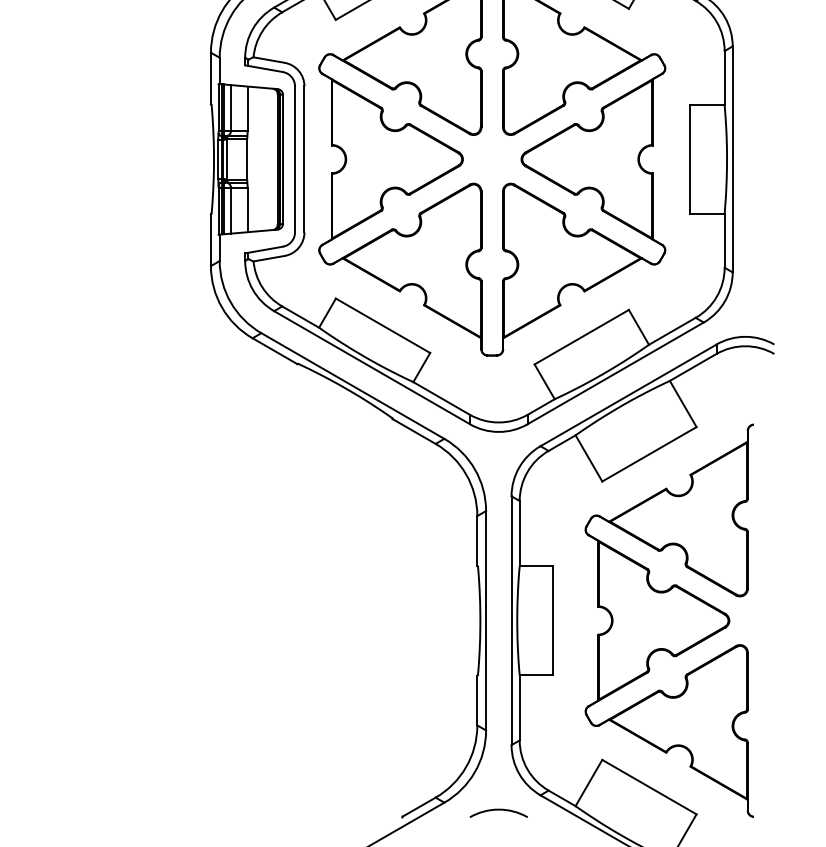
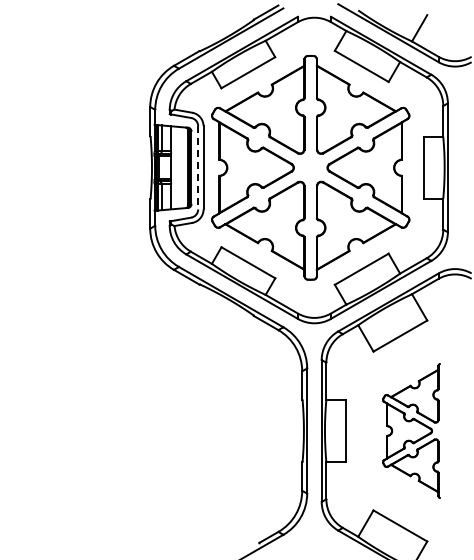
line: (295, 158) -> (198, 167), solid -> dashed
part: (668, 619) -> (411, 430), size x0.6
arc: (498, 810) -> (314, 539), removed

